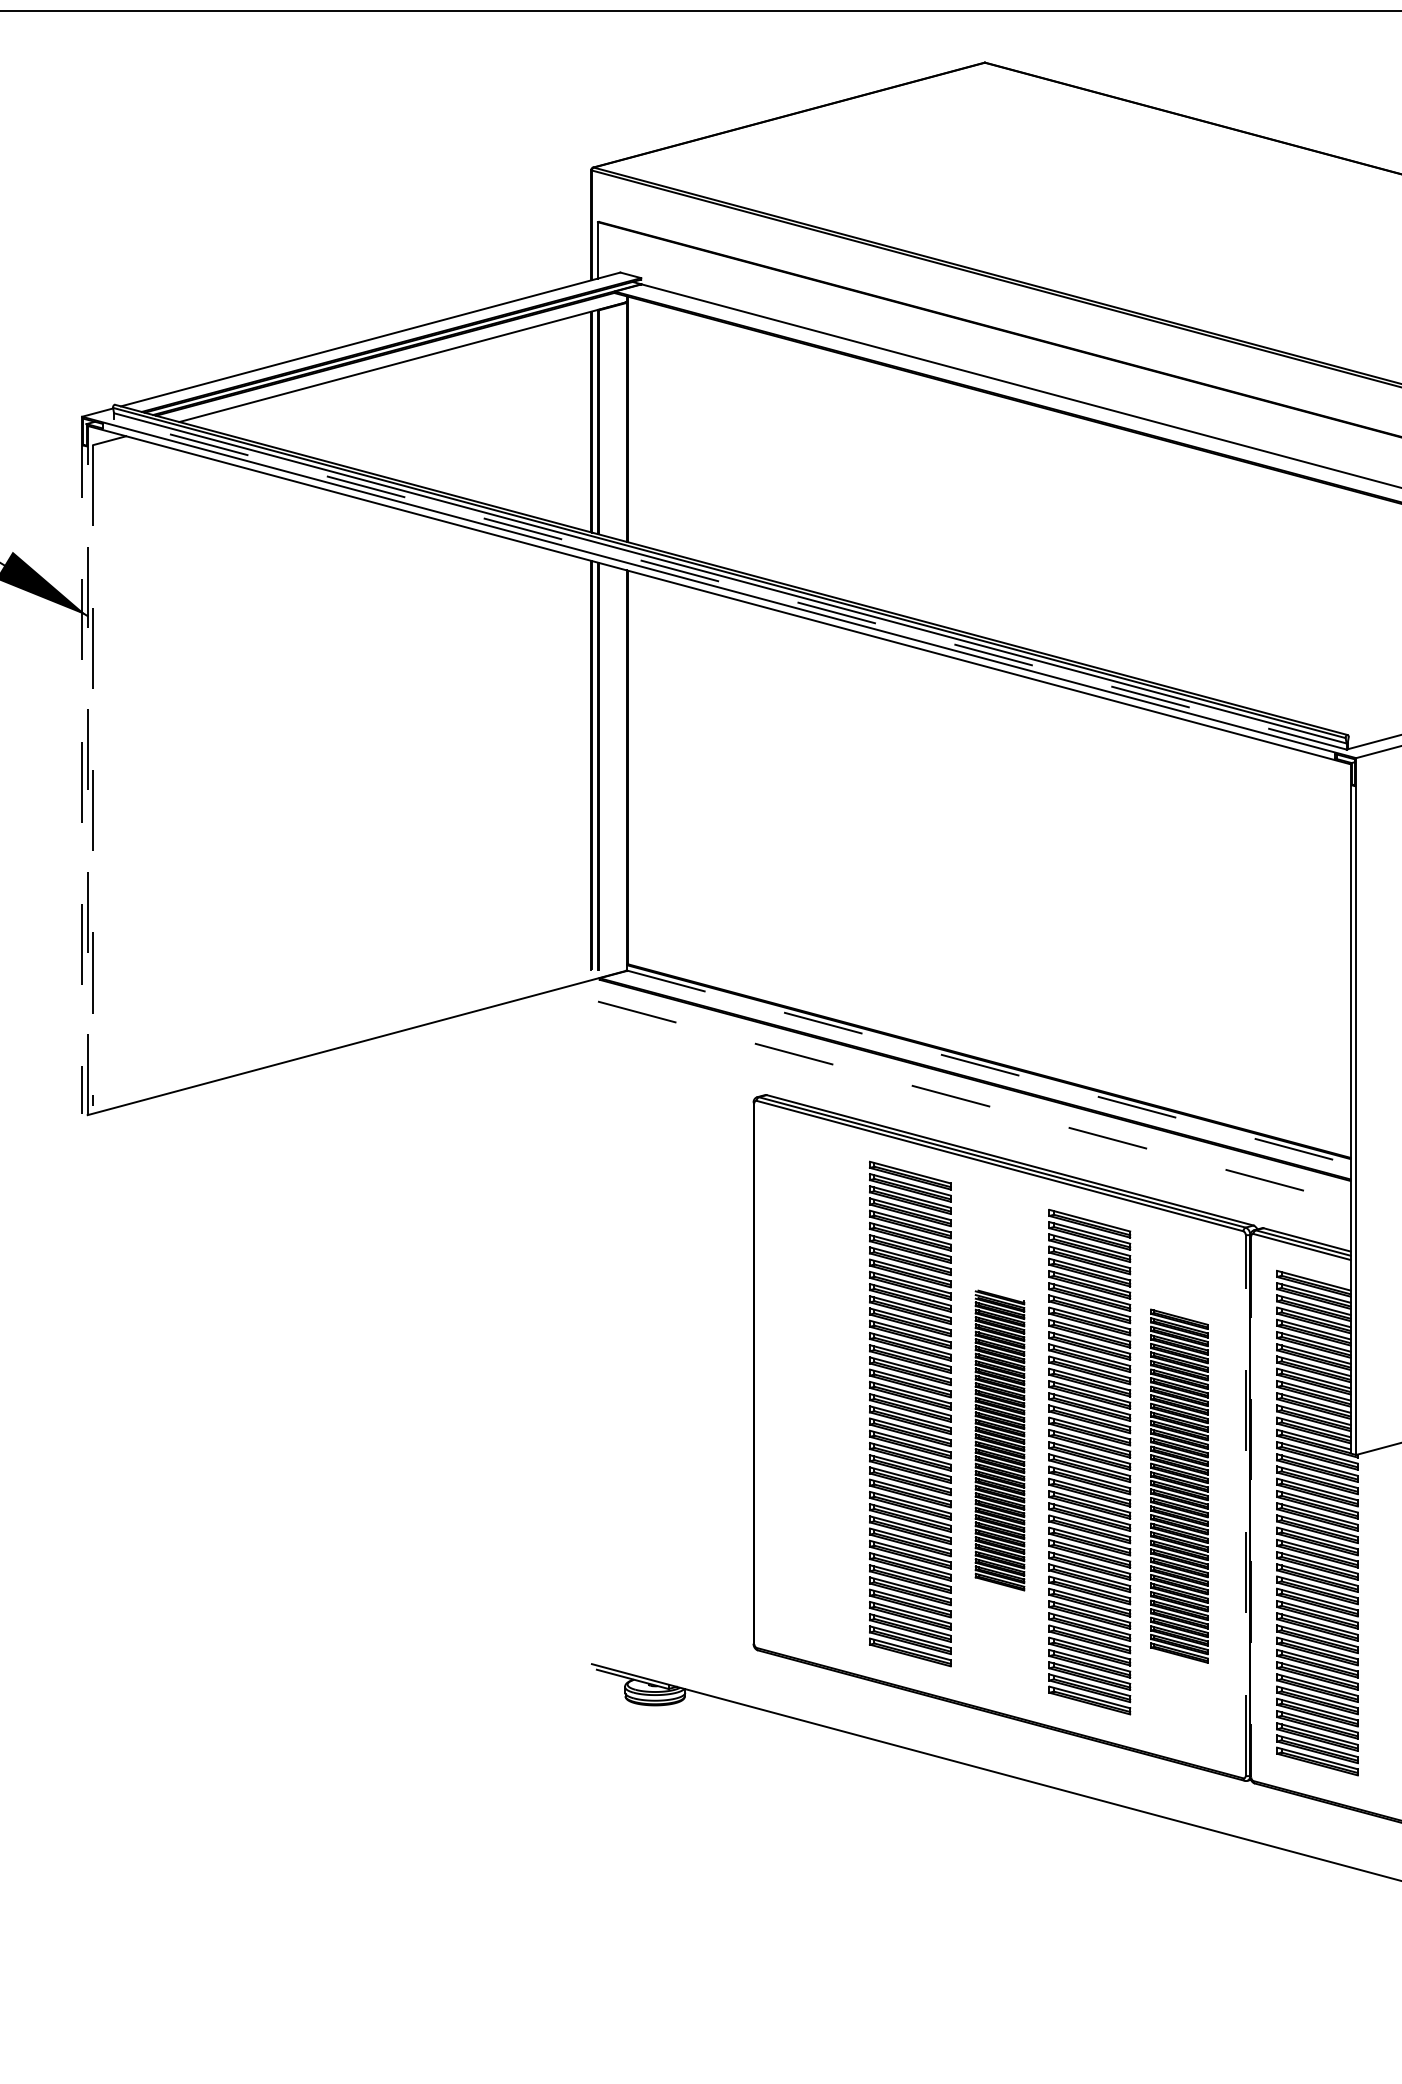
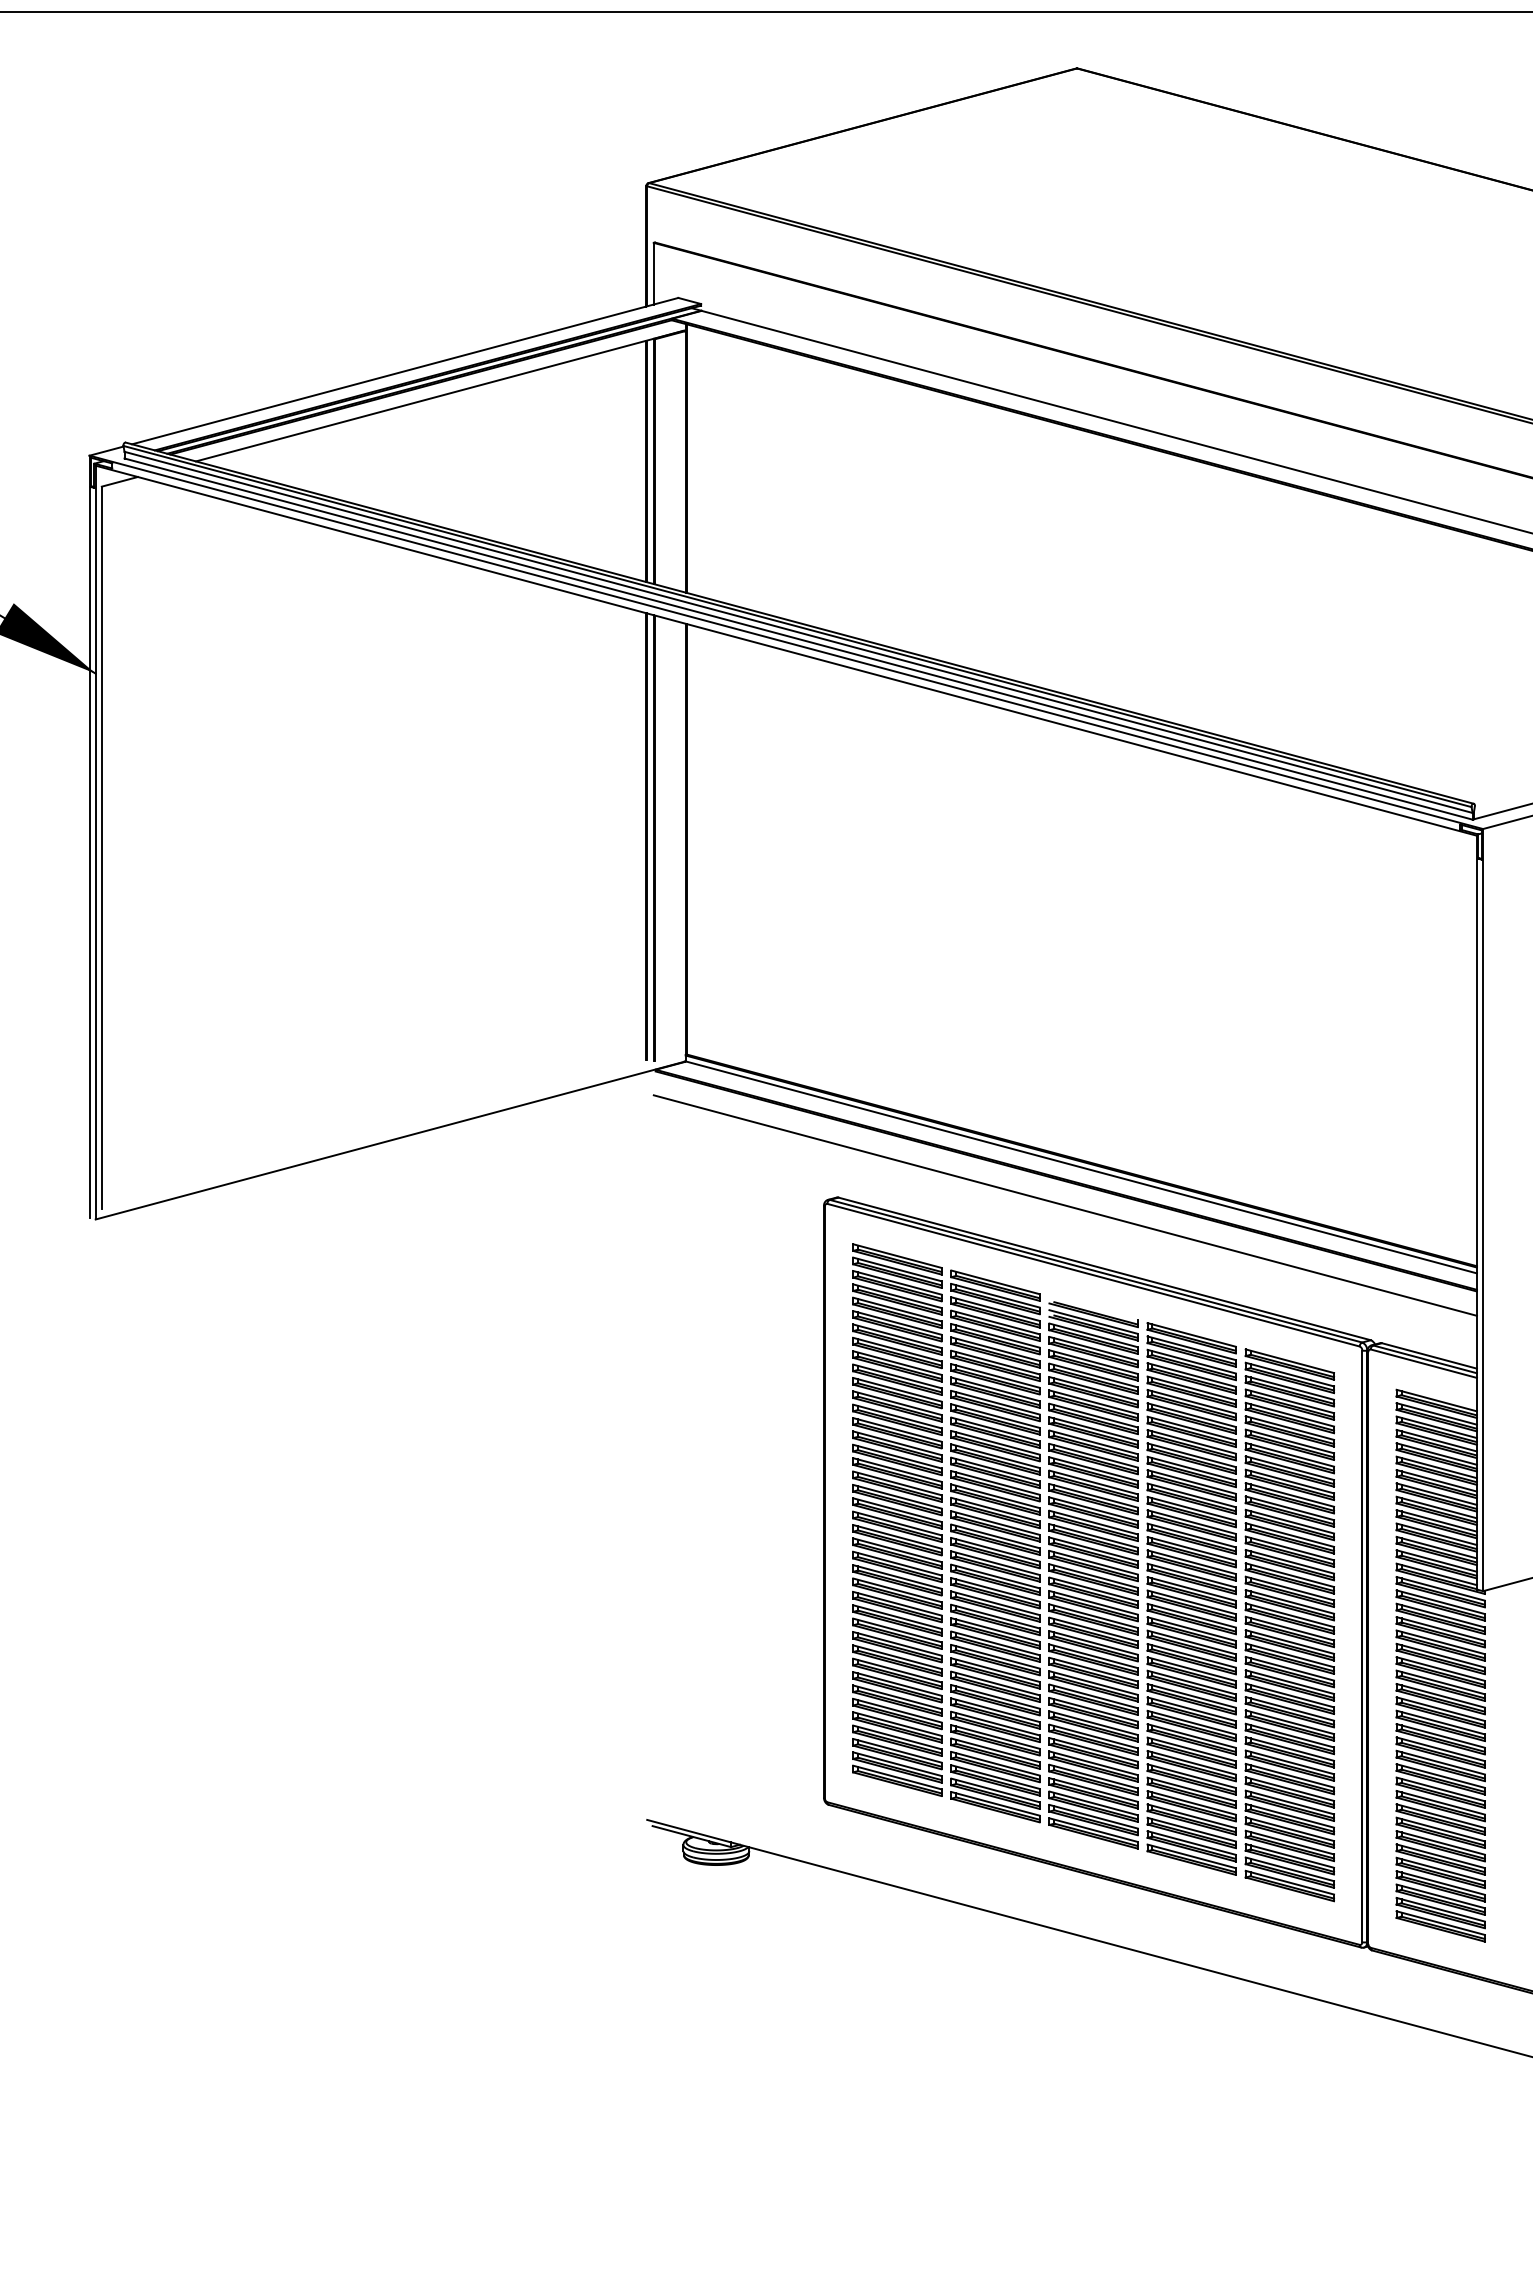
line: (730, 584) -> (798, 639), dashed -> solid
line: (82, 765) -> (89, 837), dashed -> solid
line: (87, 770) -> (95, 842), dashed -> solid
line: (92, 775) -> (101, 848), dashed -> solid
line: (989, 1067) -> (1081, 1167), dashed -> solid
line: (974, 1102) -> (1065, 1205), dashed -> solid
part: (820, 1389) -> (897, 1519), added
part: (999, 1440) -> (1093, 1575), size x1.67
part: (1179, 1486) -> (1289, 1625), size x1.43
line: (1245, 1505) -> (1362, 1646), dashed -> solid
line: (1251, 1507) -> (1368, 1648), dashed -> solid

